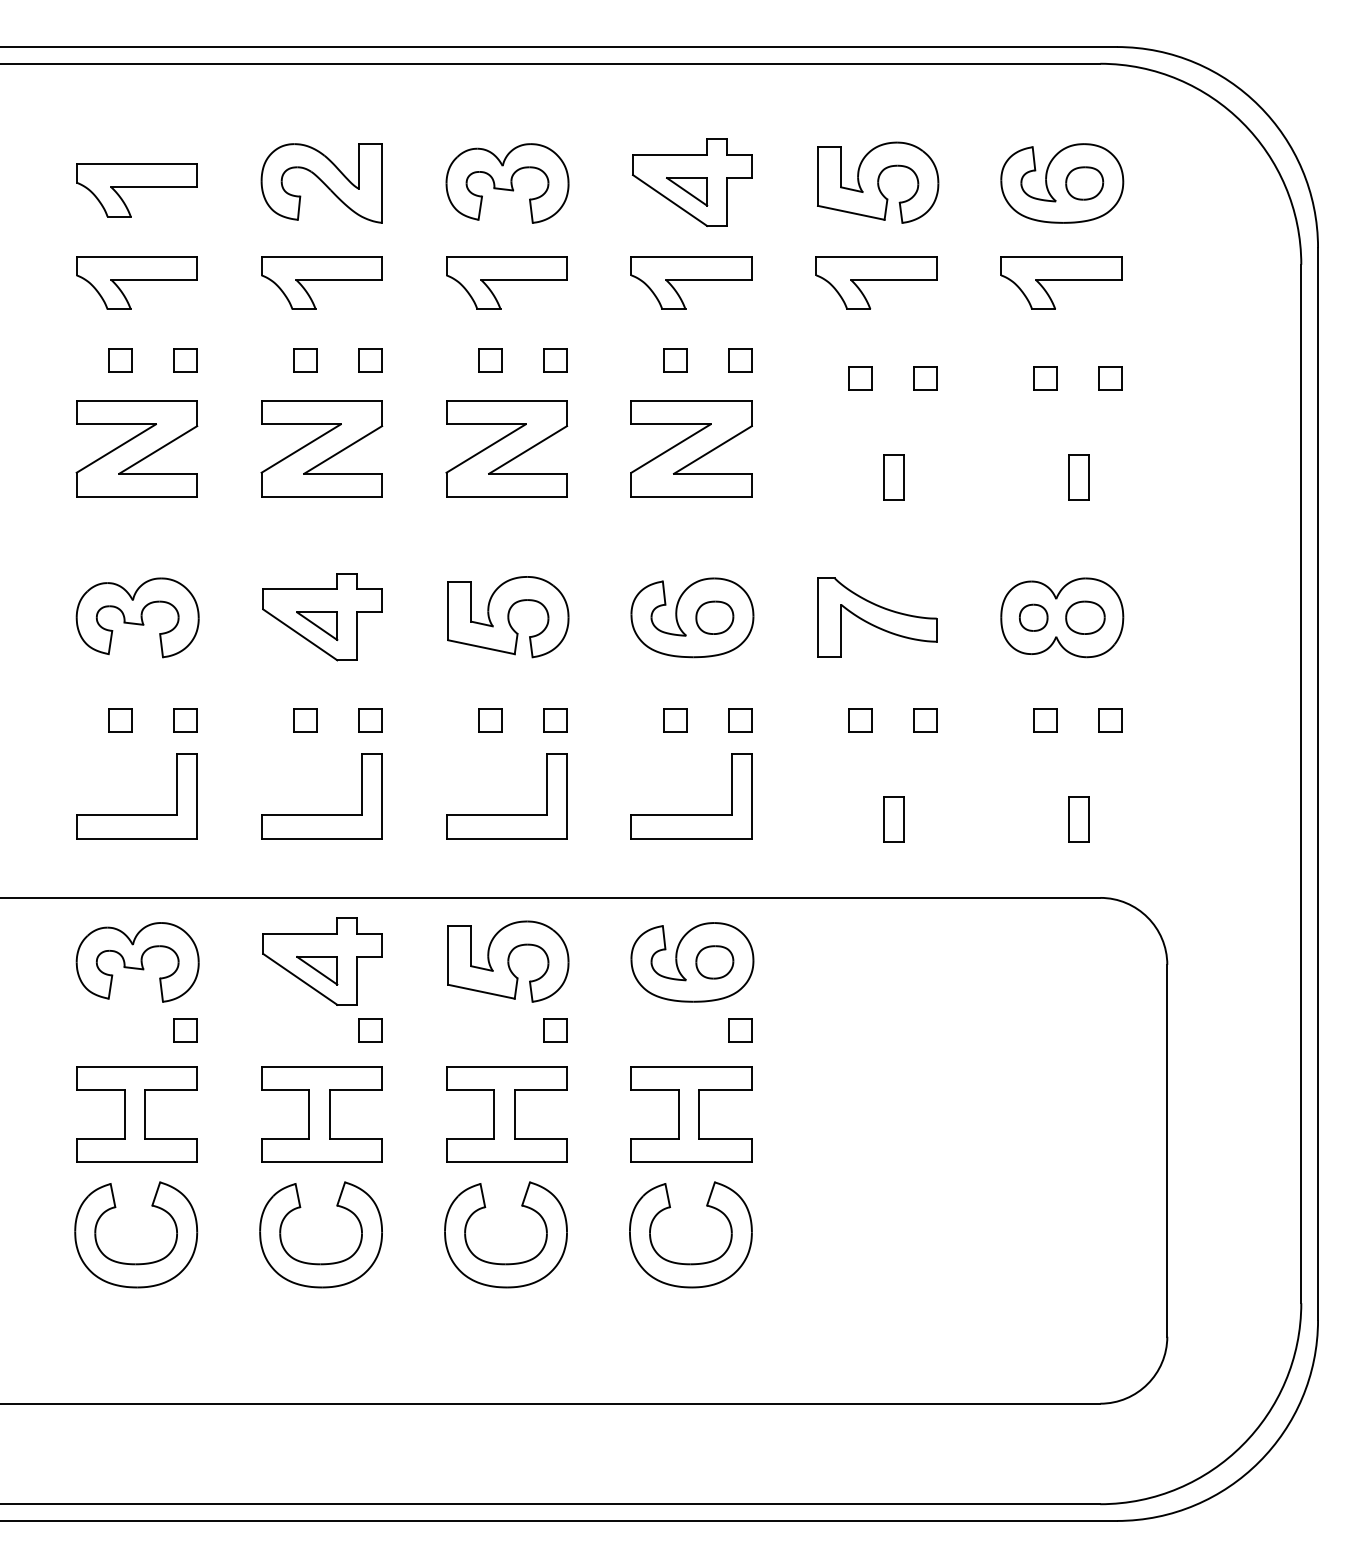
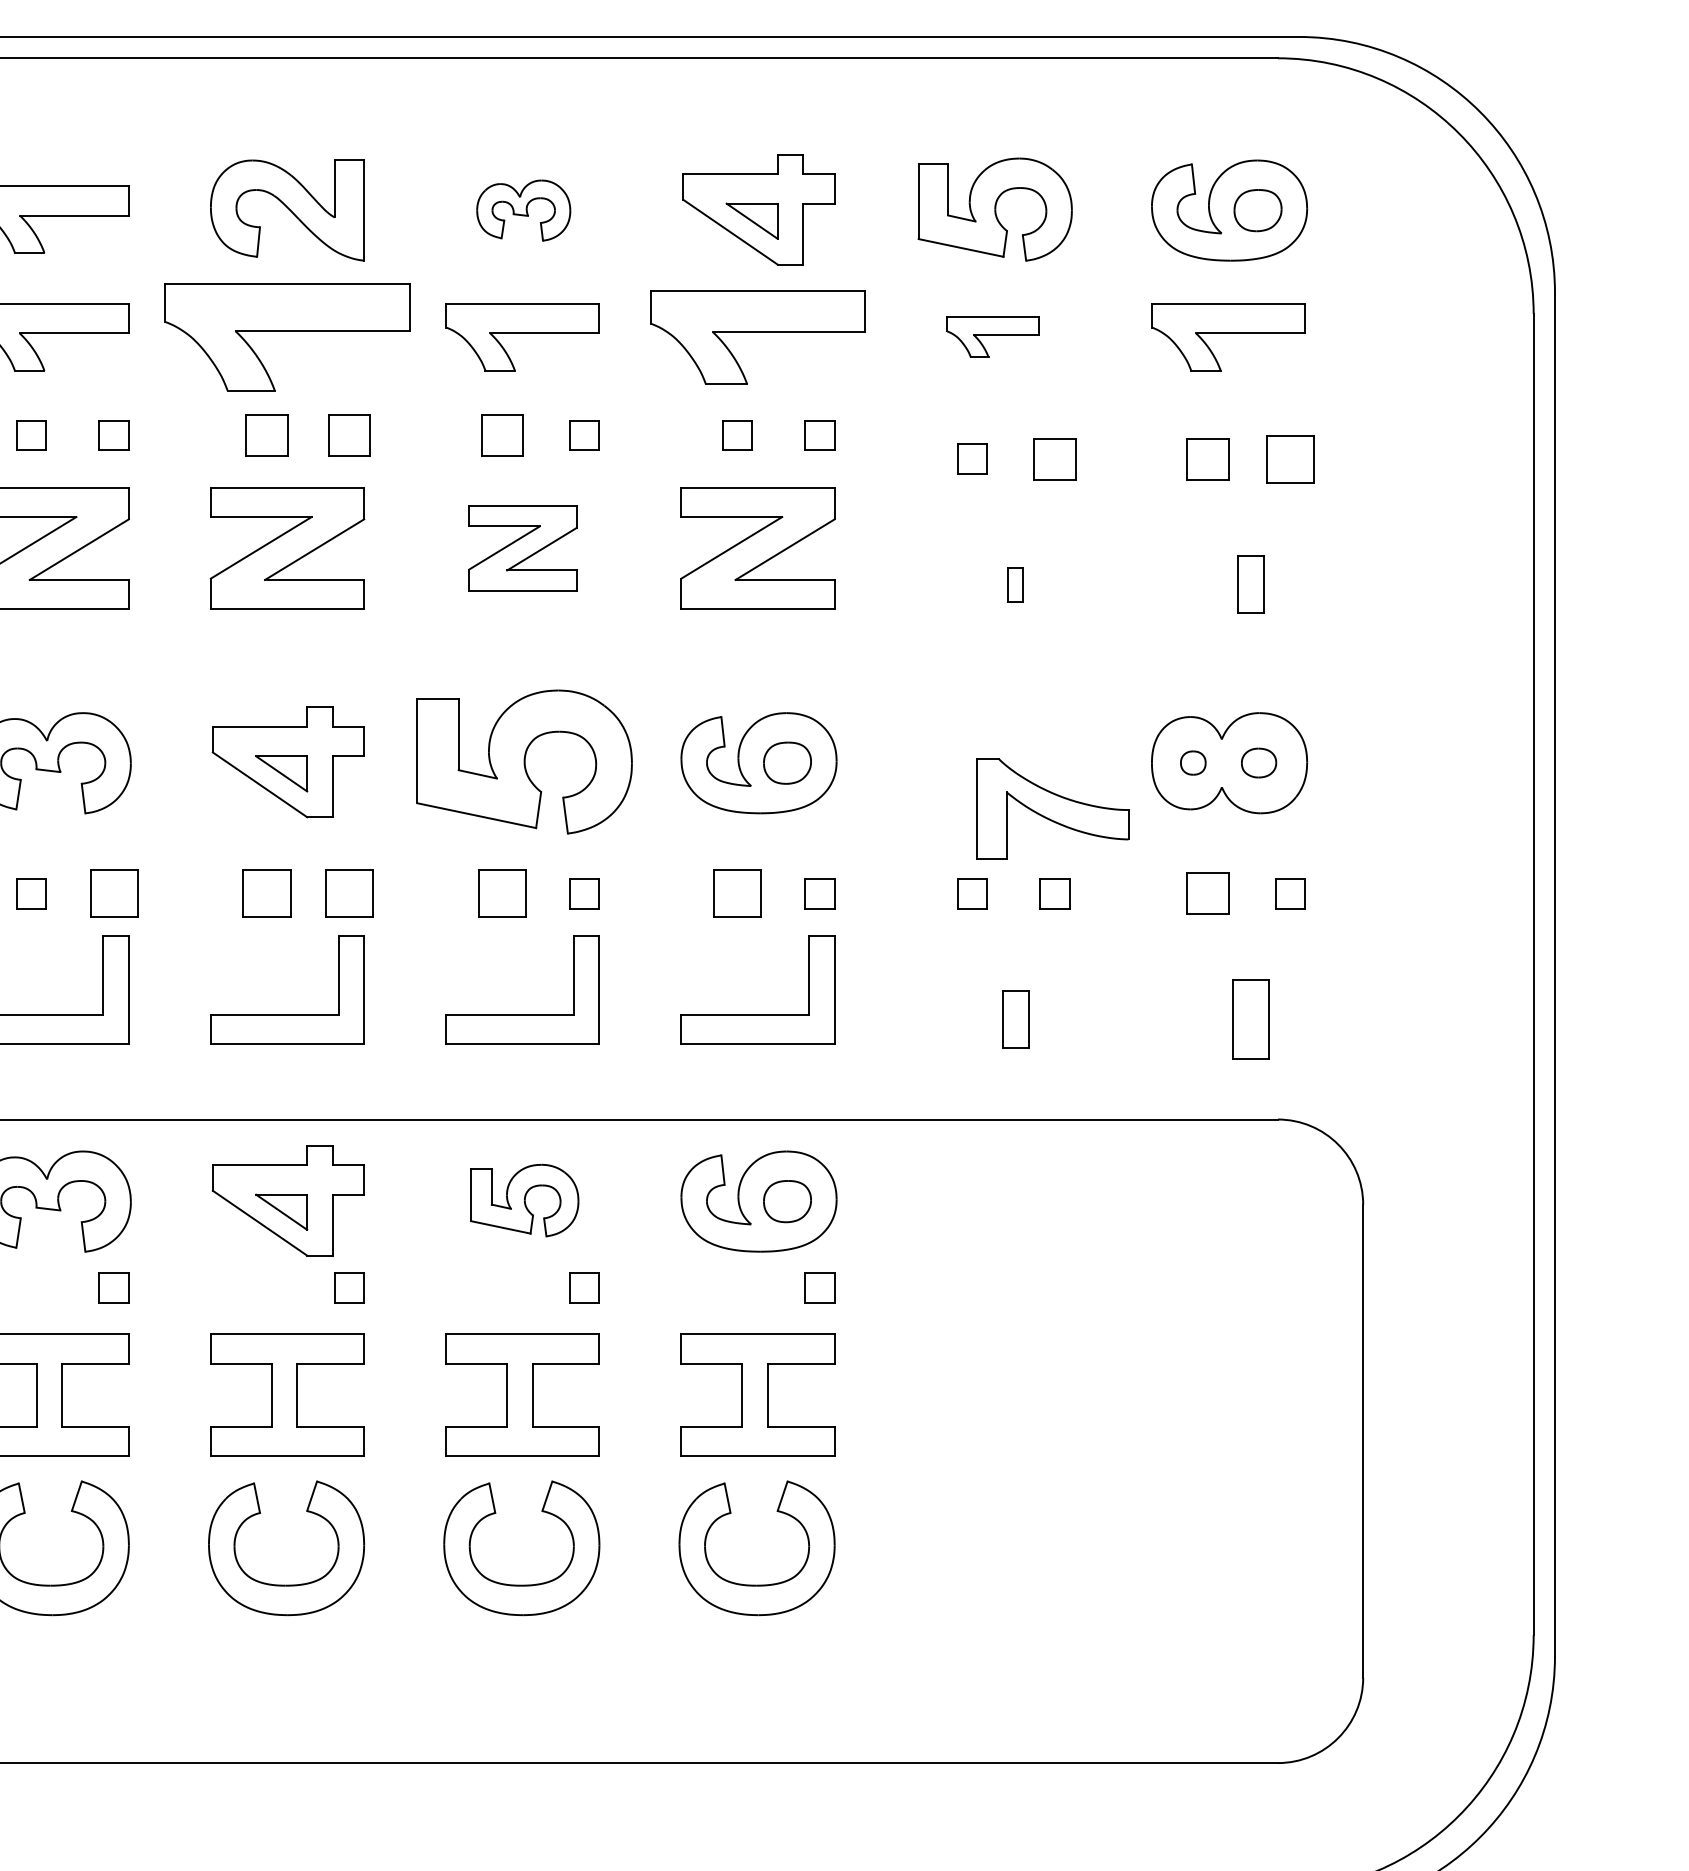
part: (507, 183) -> (523, 210), size x0.6
part: (321, 282) -> (287, 336), size x1.6
part: (691, 282) -> (757, 336), size x1.4
part: (876, 282) -> (993, 336), size x0.6
part: (305, 360) -> (266, 435), size x1.4
part: (370, 360) -> (349, 435), size x1.4
part: (490, 360) -> (502, 435), size x1.4
part: (925, 378) -> (1055, 458), size x1.4
part: (1045, 378) -> (1208, 458), size x1.4
part: (1110, 378) -> (1290, 458), size x1.6
part: (506, 448) -> (522, 547), size x0.7
part: (893, 477) -> (1014, 584), size x0.6
part: (508, 617) -> (524, 762), size x1.4
part: (877, 617) -> (1052, 808), moved
part: (1033, 617) -> (1192, 762), size x0.7
part: (1085, 617) -> (1259, 762), size x0.7
part: (185, 720) -> (114, 893), size x1.6
part: (305, 720) -> (266, 893), size x1.6
part: (370, 720) -> (349, 893), size x1.6
part: (490, 720) -> (502, 893), size x1.6
part: (675, 720) -> (737, 893), size x1.6
part: (1045, 720) -> (1208, 893), size x1.4
part: (1078, 819) -> (1250, 1019), size x1.4
part: (508, 961) -> (524, 1200), size x0.7

